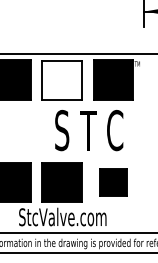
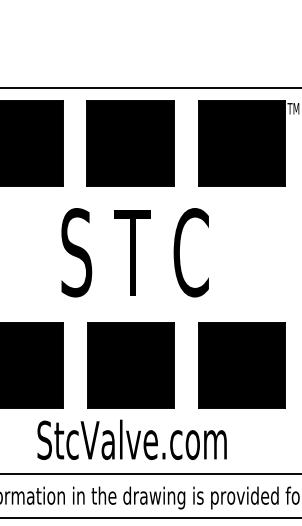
fill: (61, 79) -> (129, 142), added
text: (89, 130) -> (135, 252), moved
part: (113, 182) -> (241, 365), size x1.43

